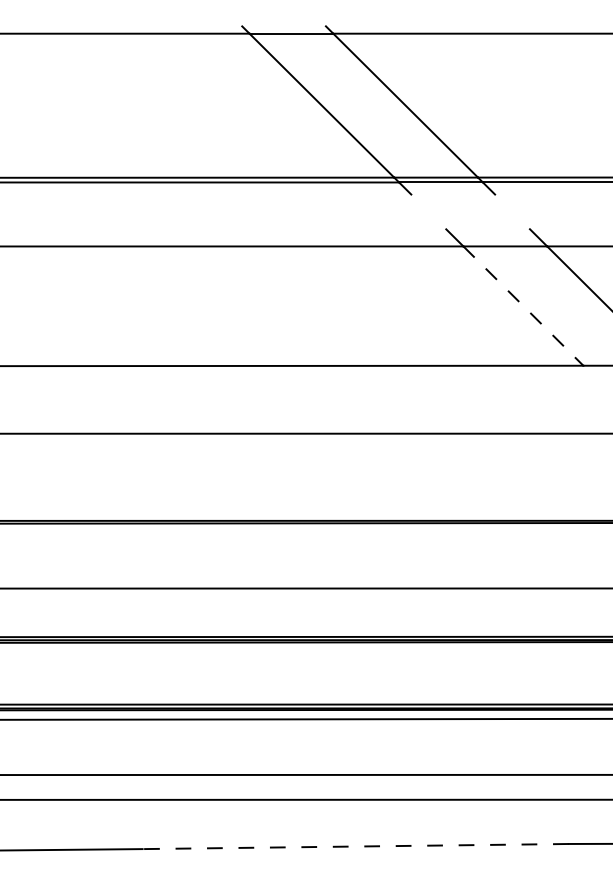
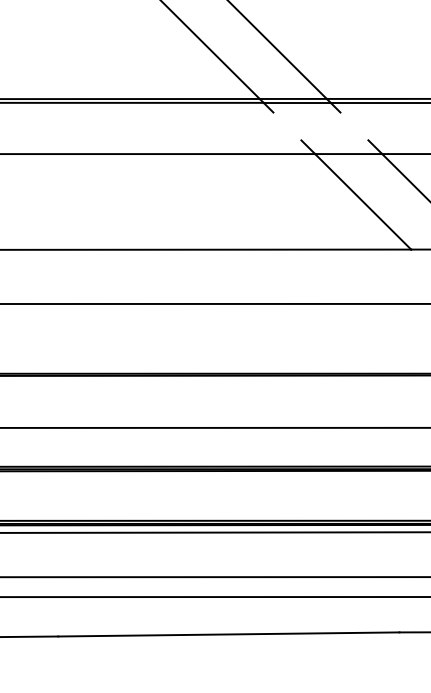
line: (523, 306) -> (363, 202), dashed -> solid
line: (355, 846) -> (228, 634), dashed -> solid

